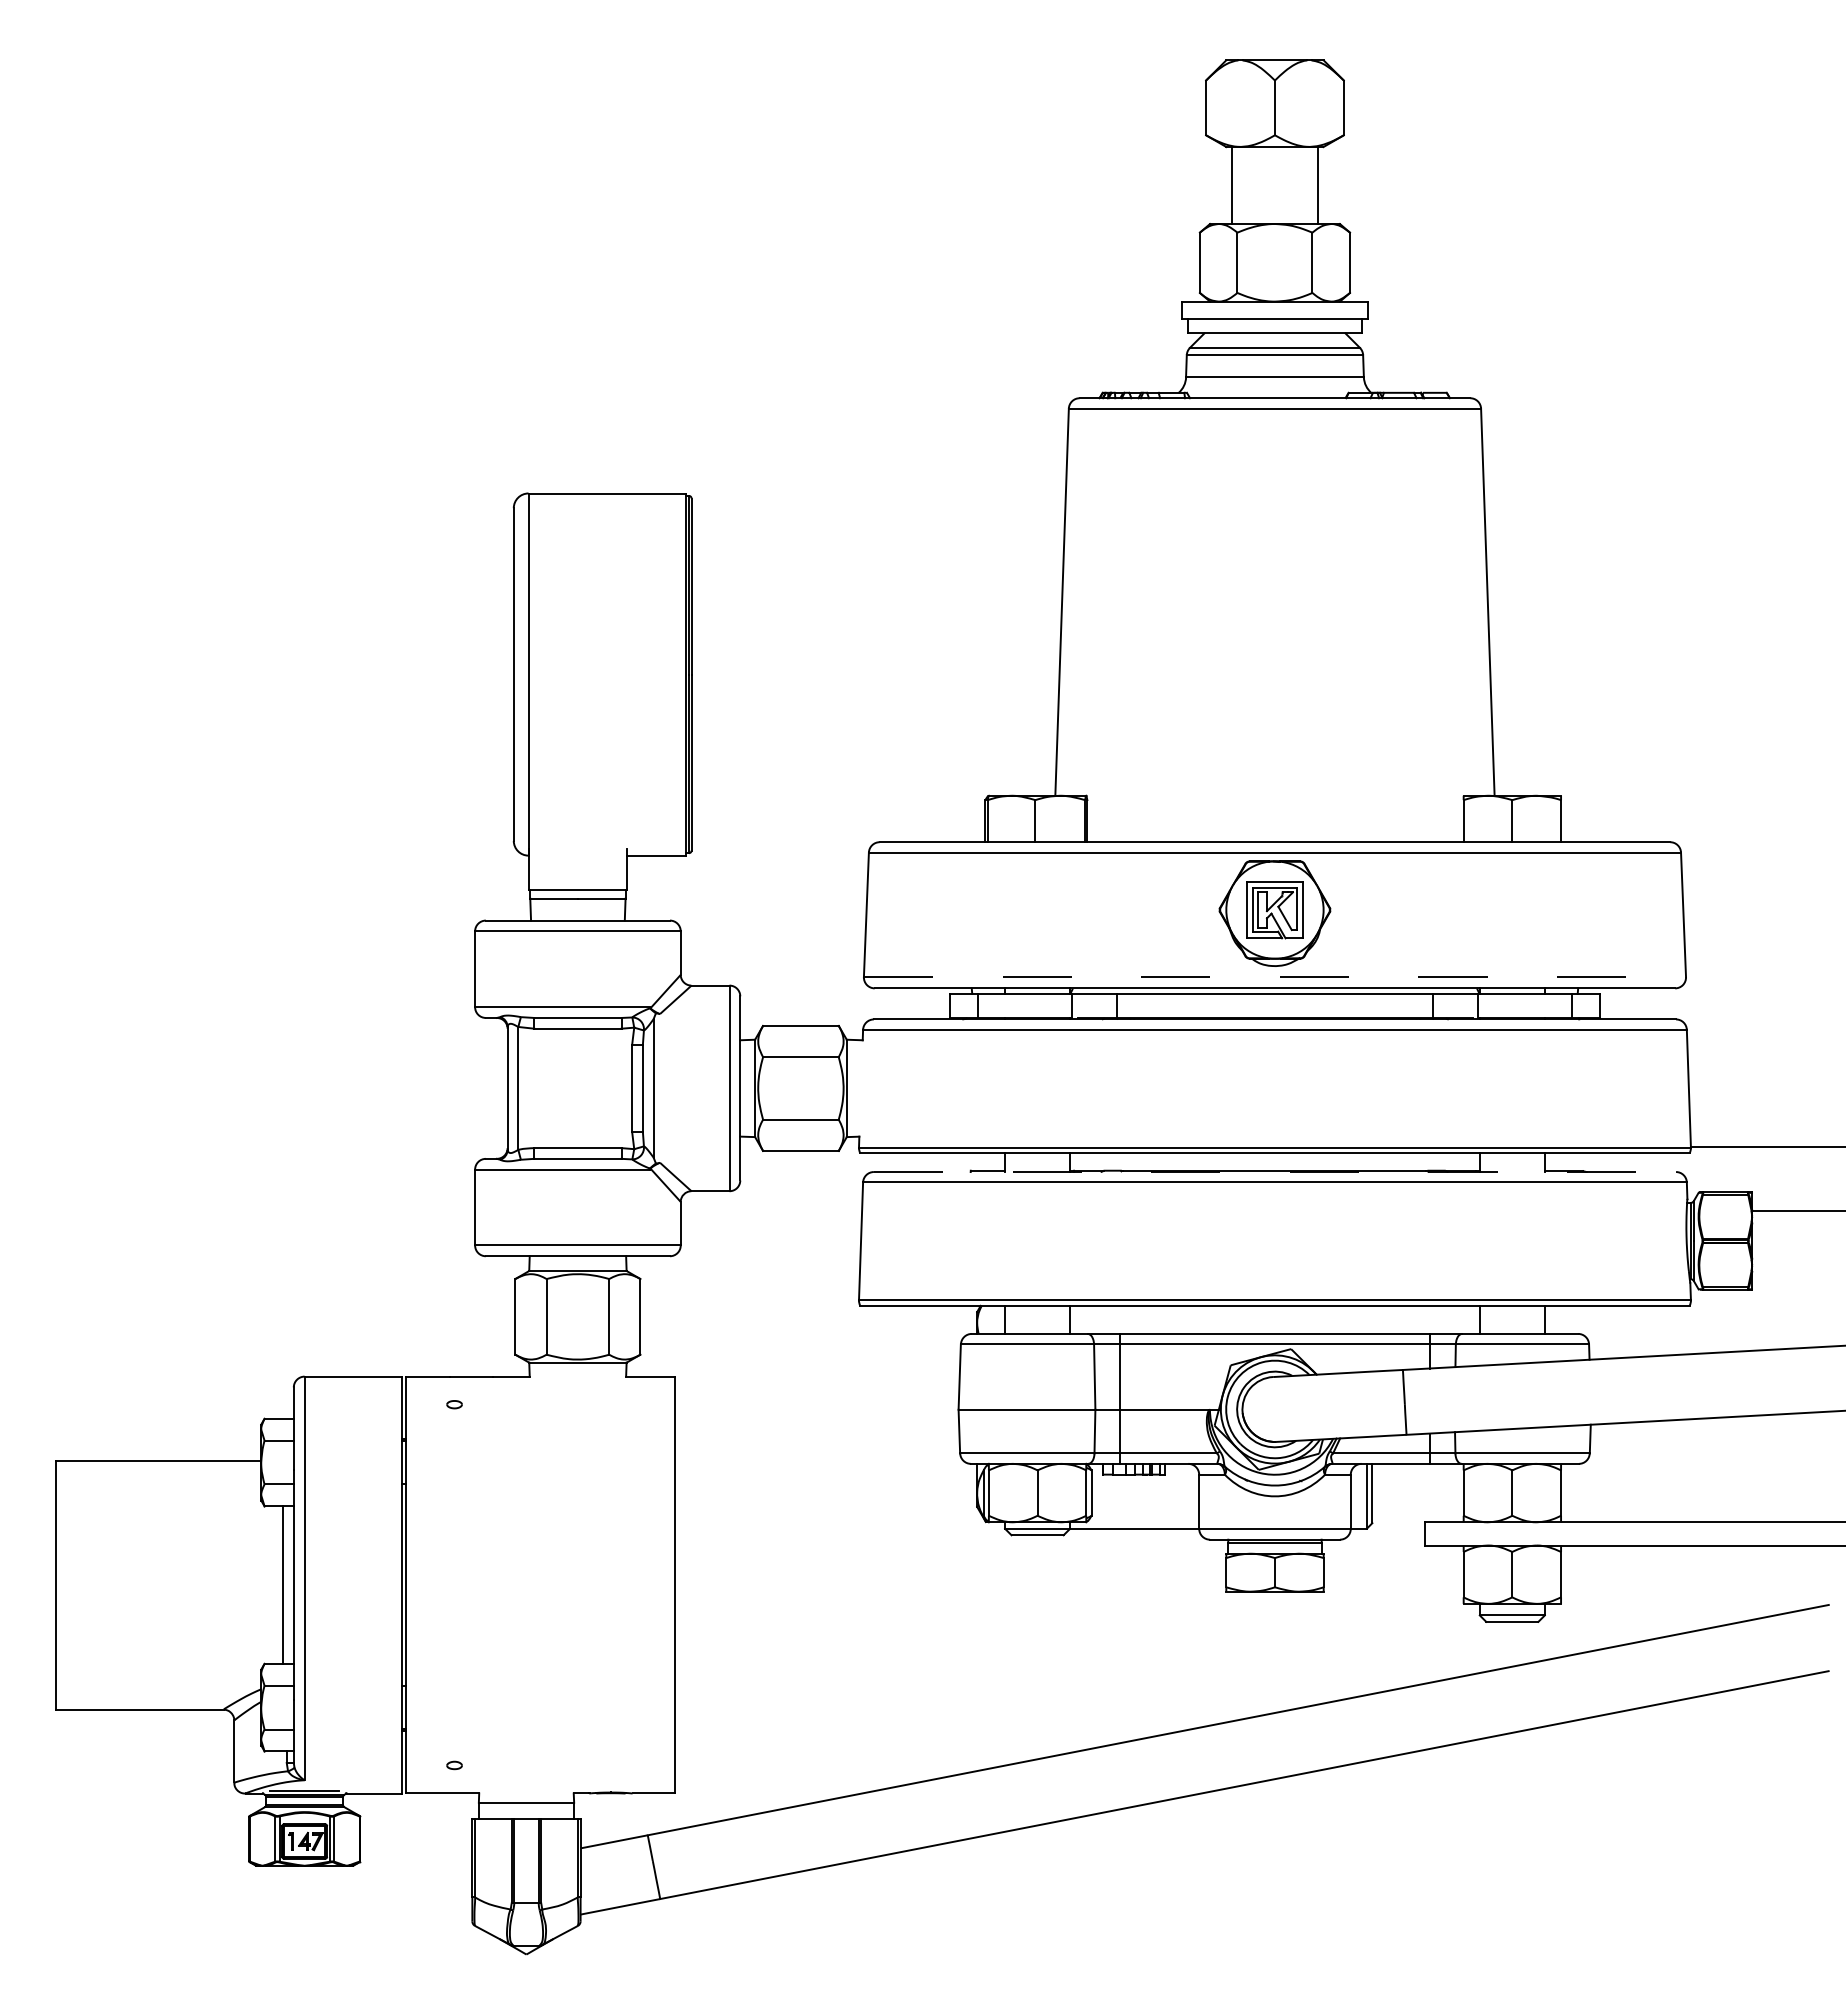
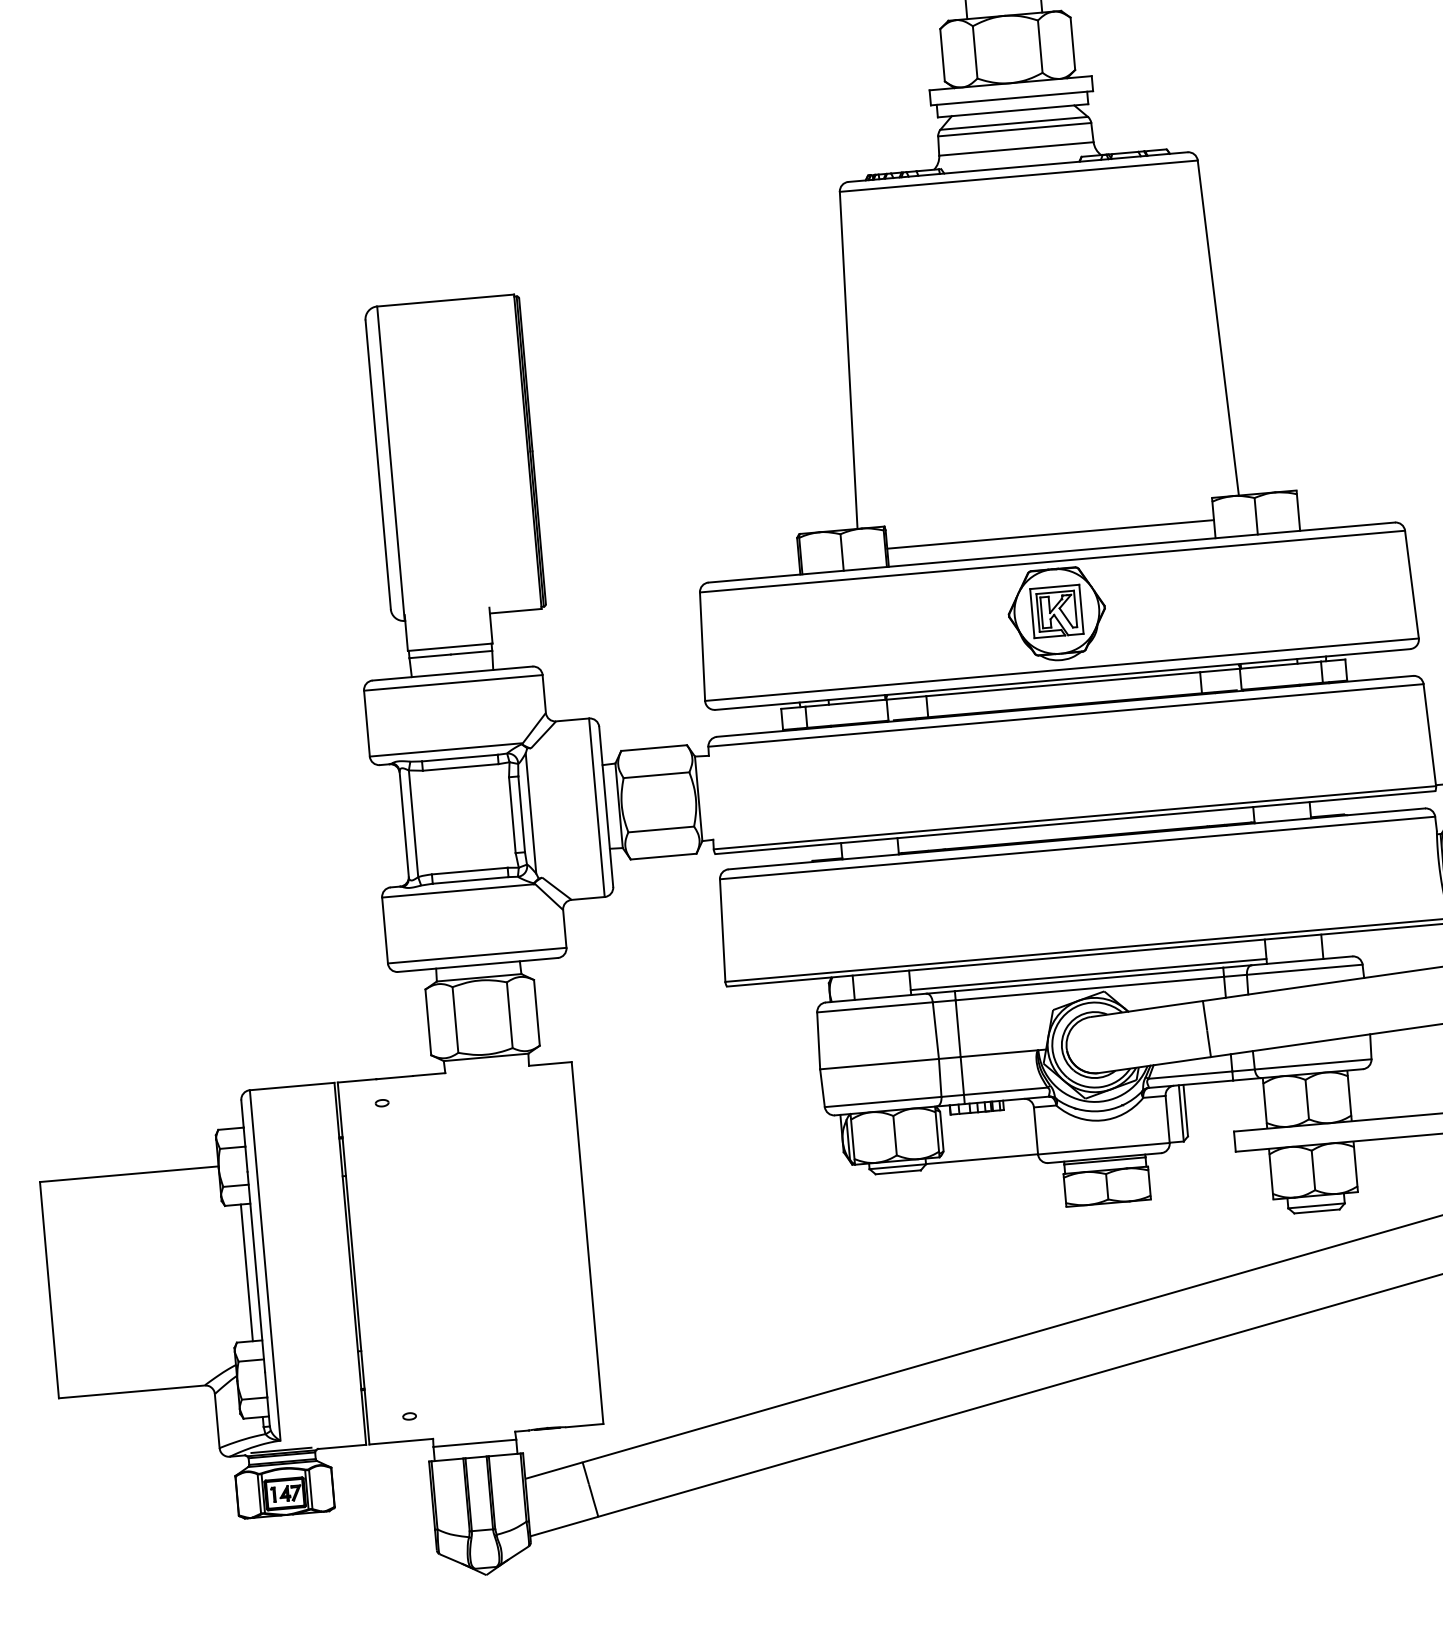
line: (1275, 821) -> (1050, 534), added
line: (1275, 977) -> (1062, 669), dashed -> solid
line: (1275, 1172) -> (1077, 839), dashed -> solid
line: (1274, 1328) -> (1088, 974), added

